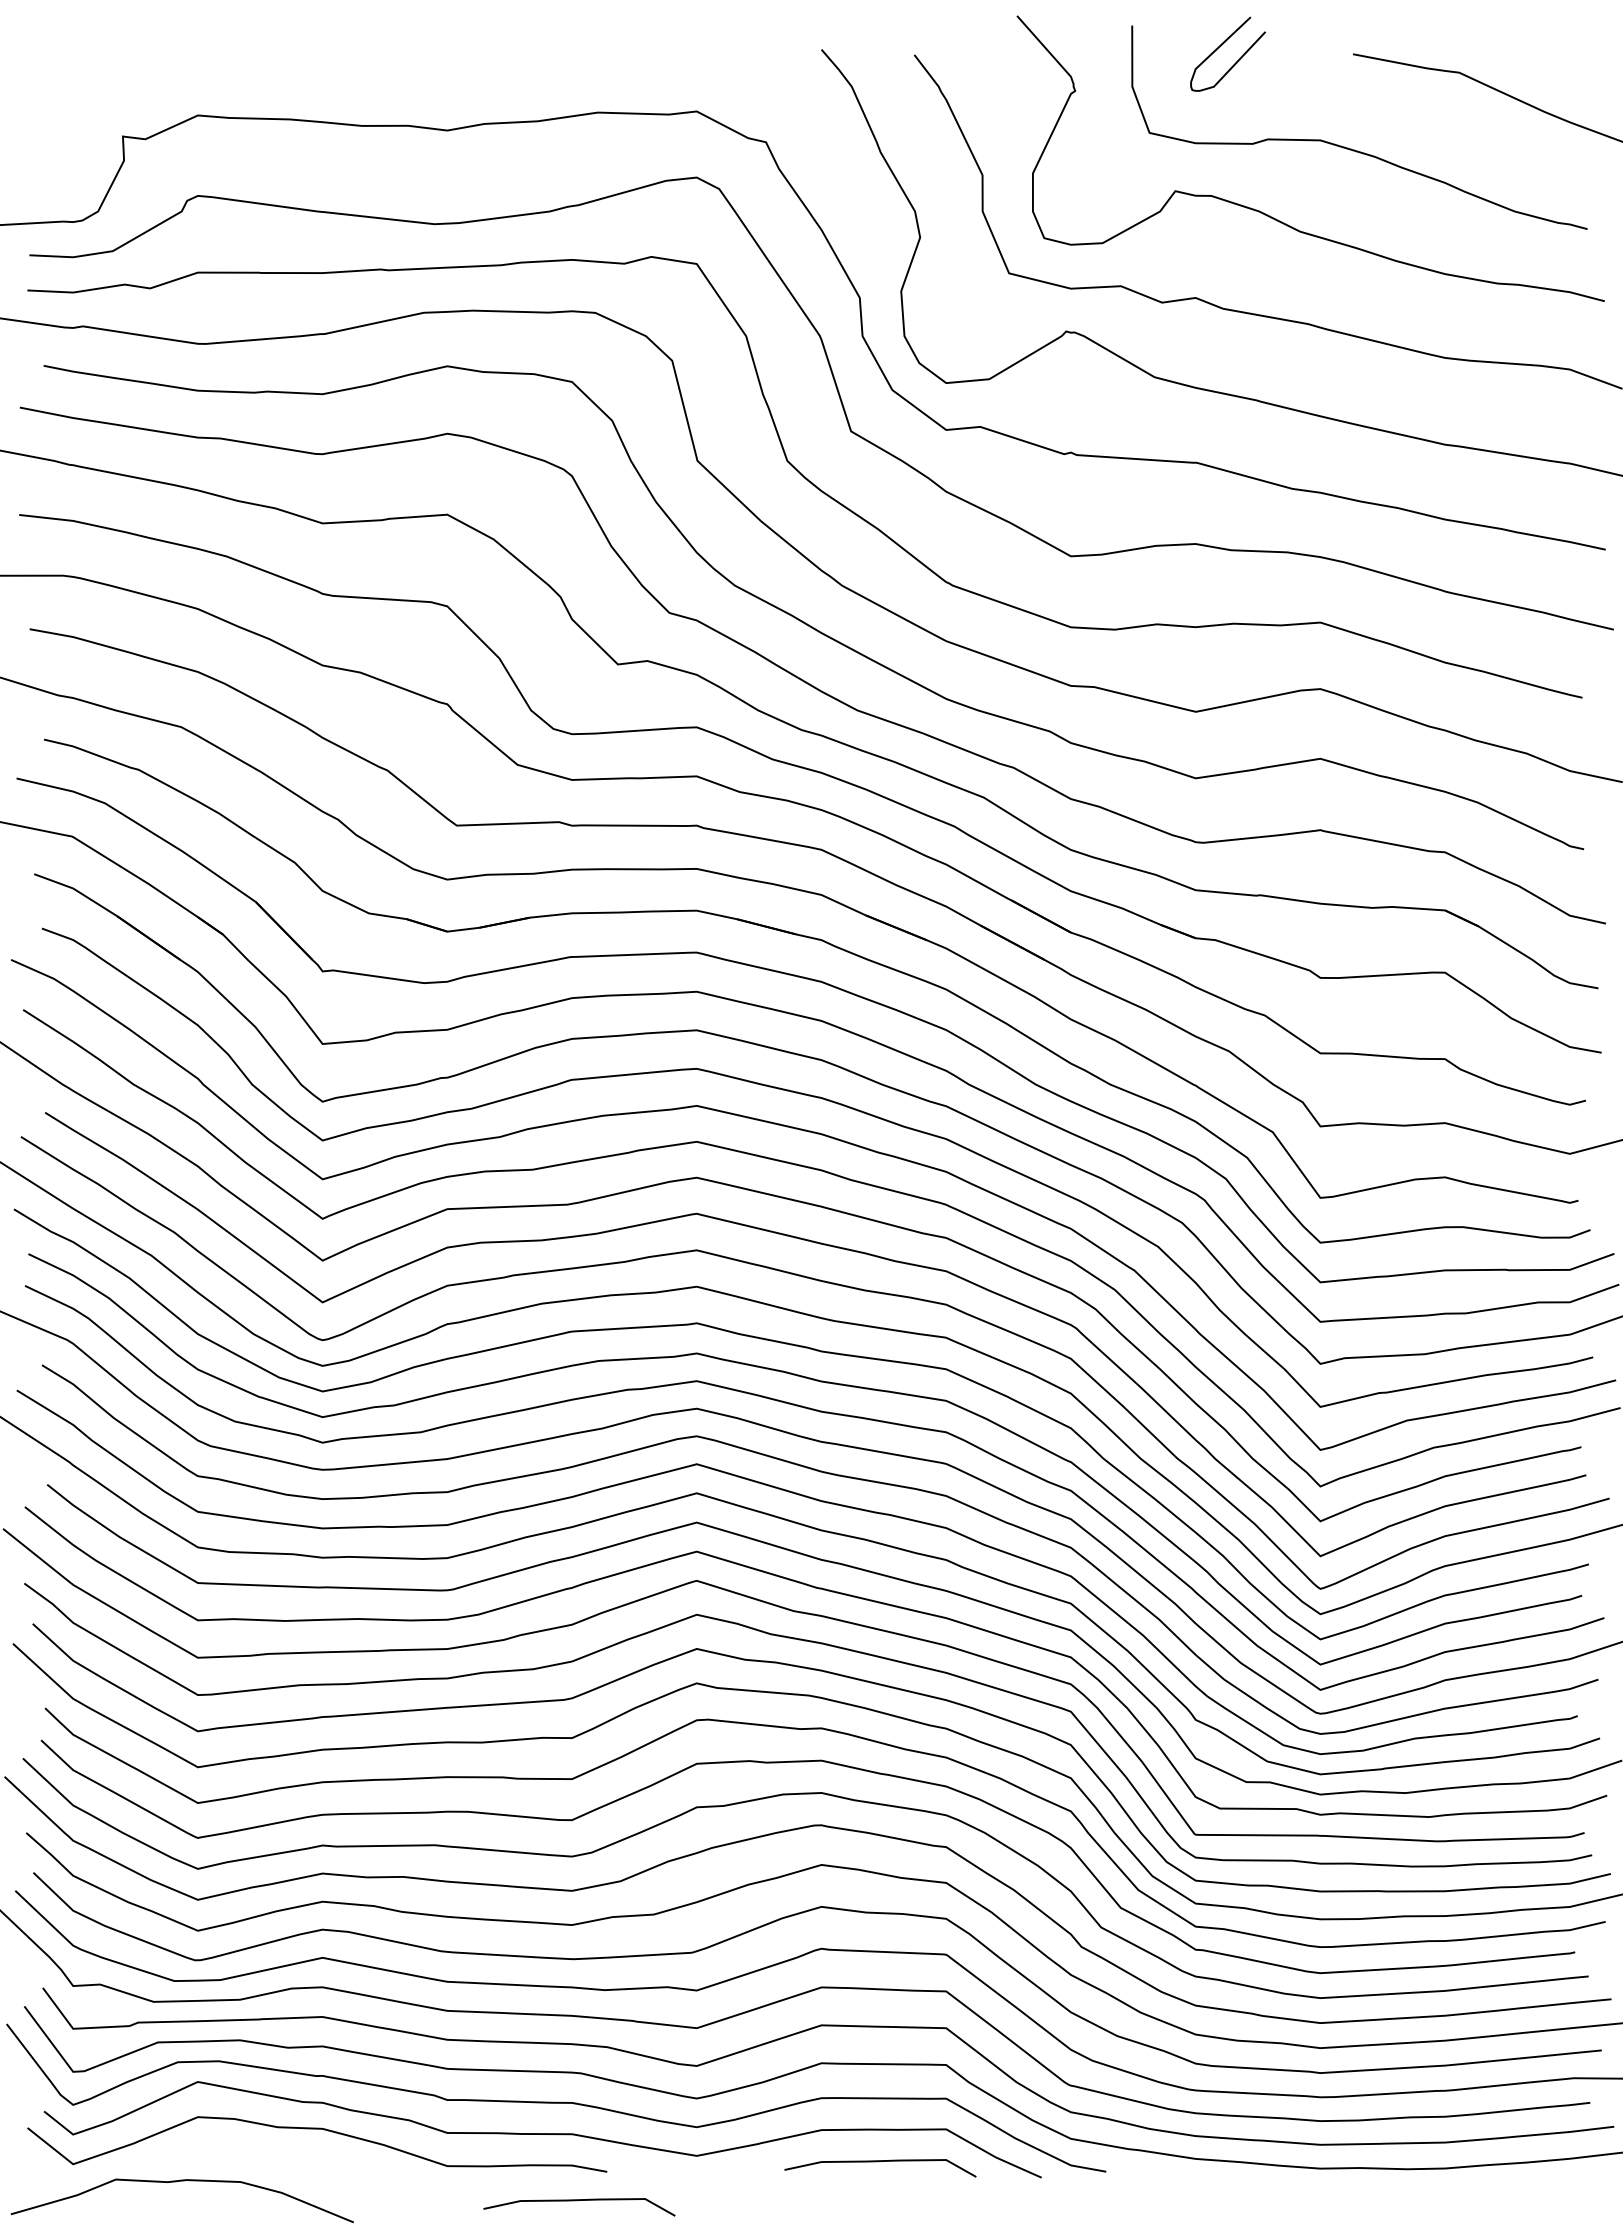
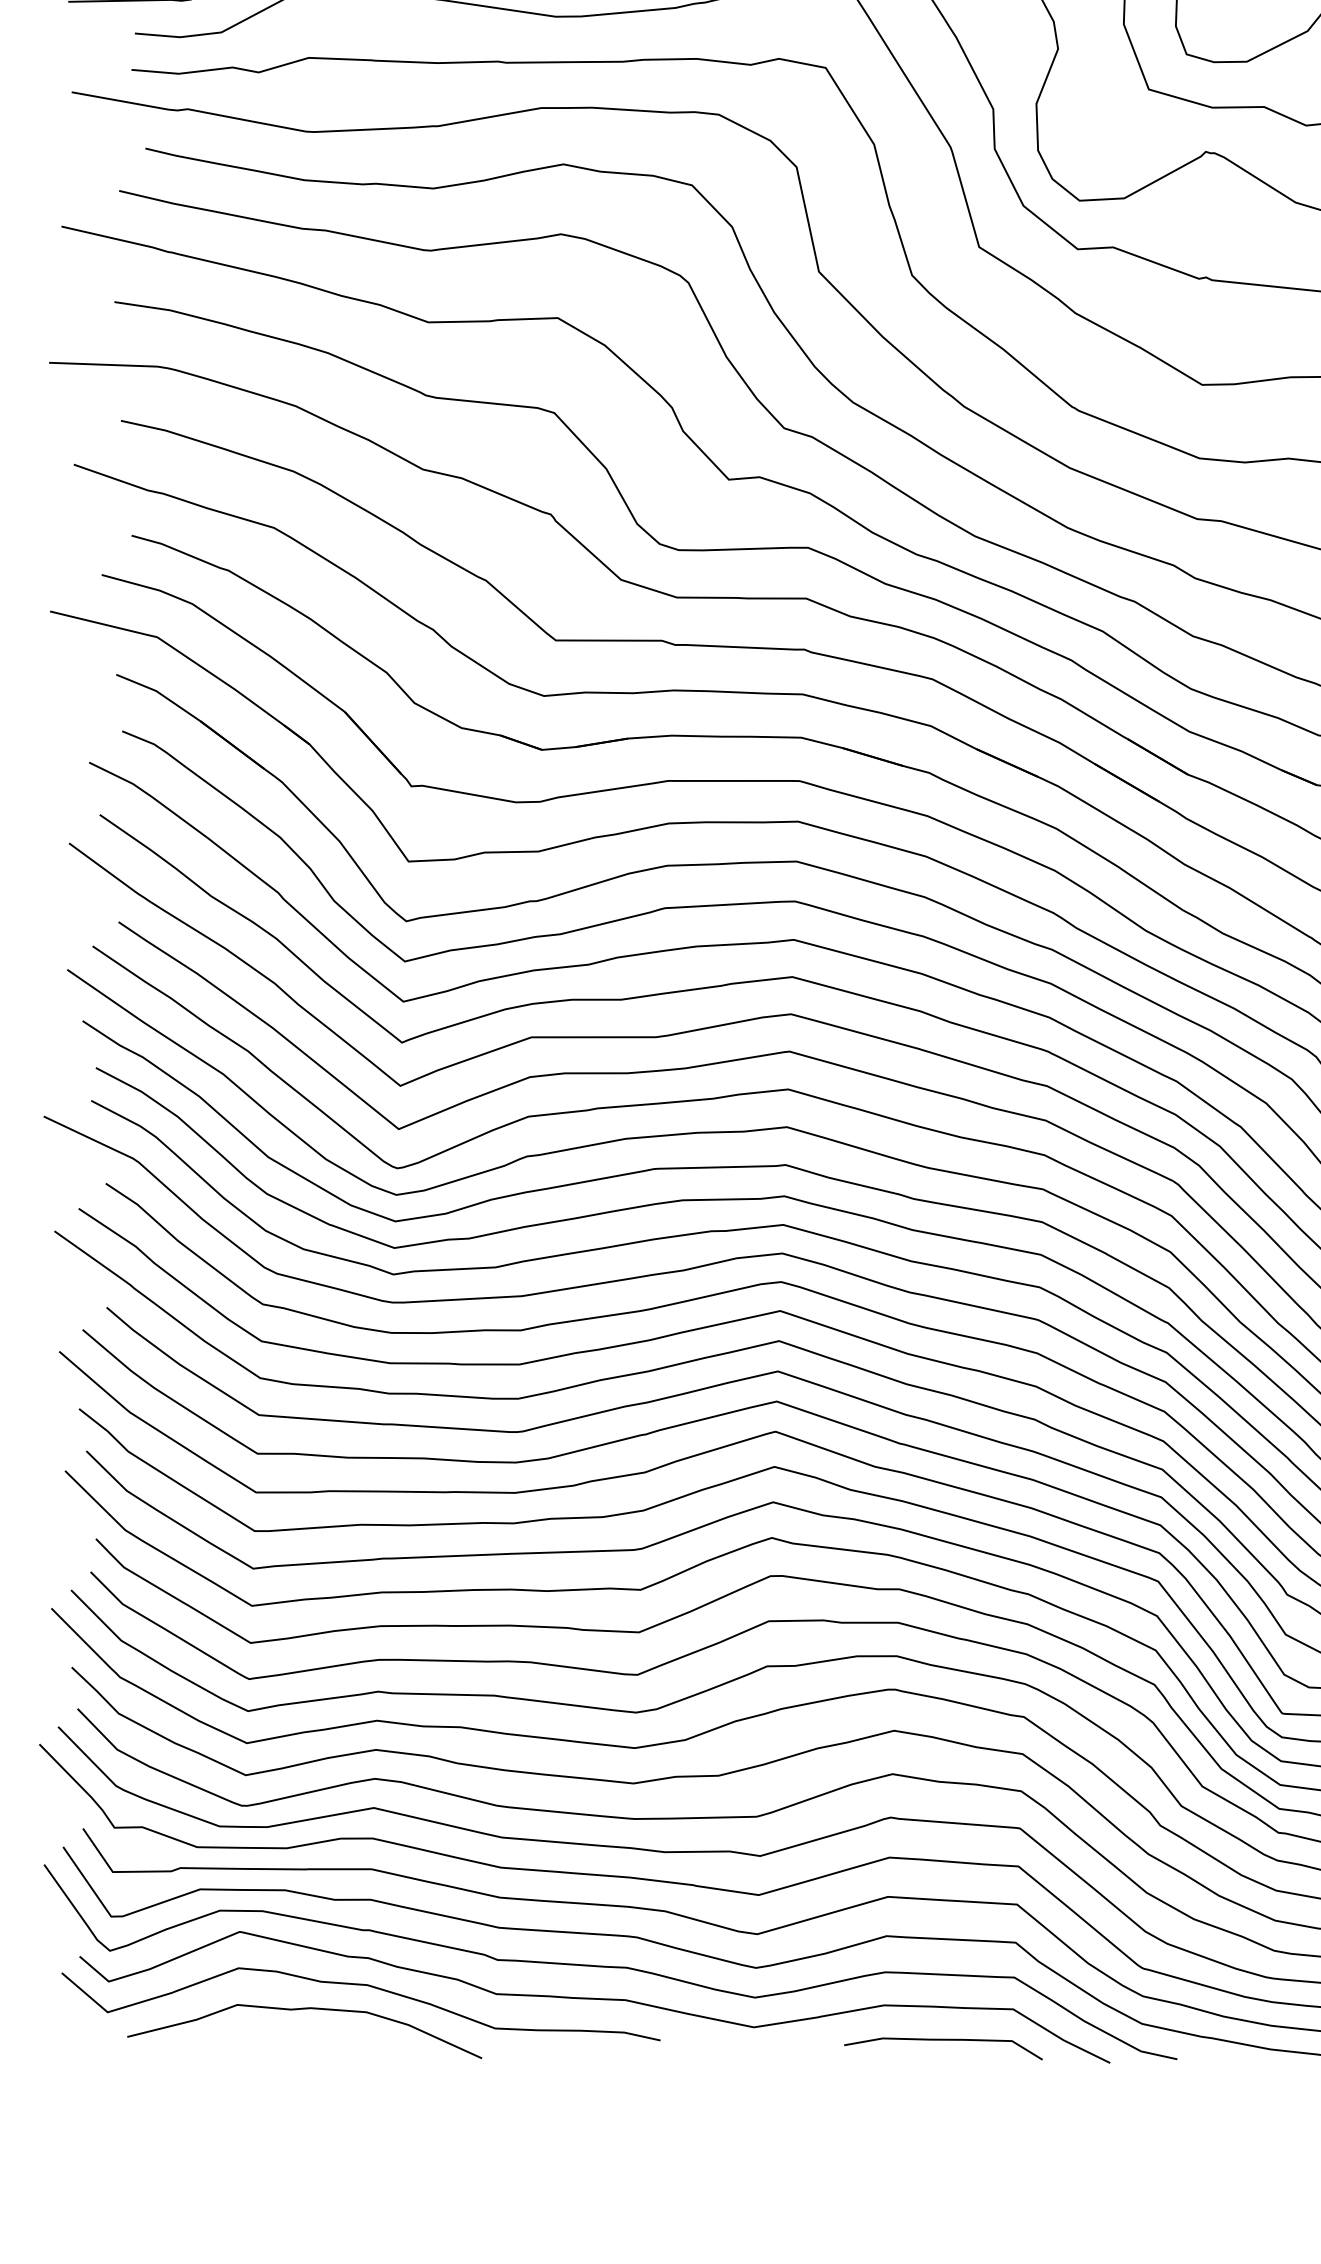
curve: (176, 2182) -> (299, 2010), moved
curve: (577, 2201) -> (628, 2070), removed

